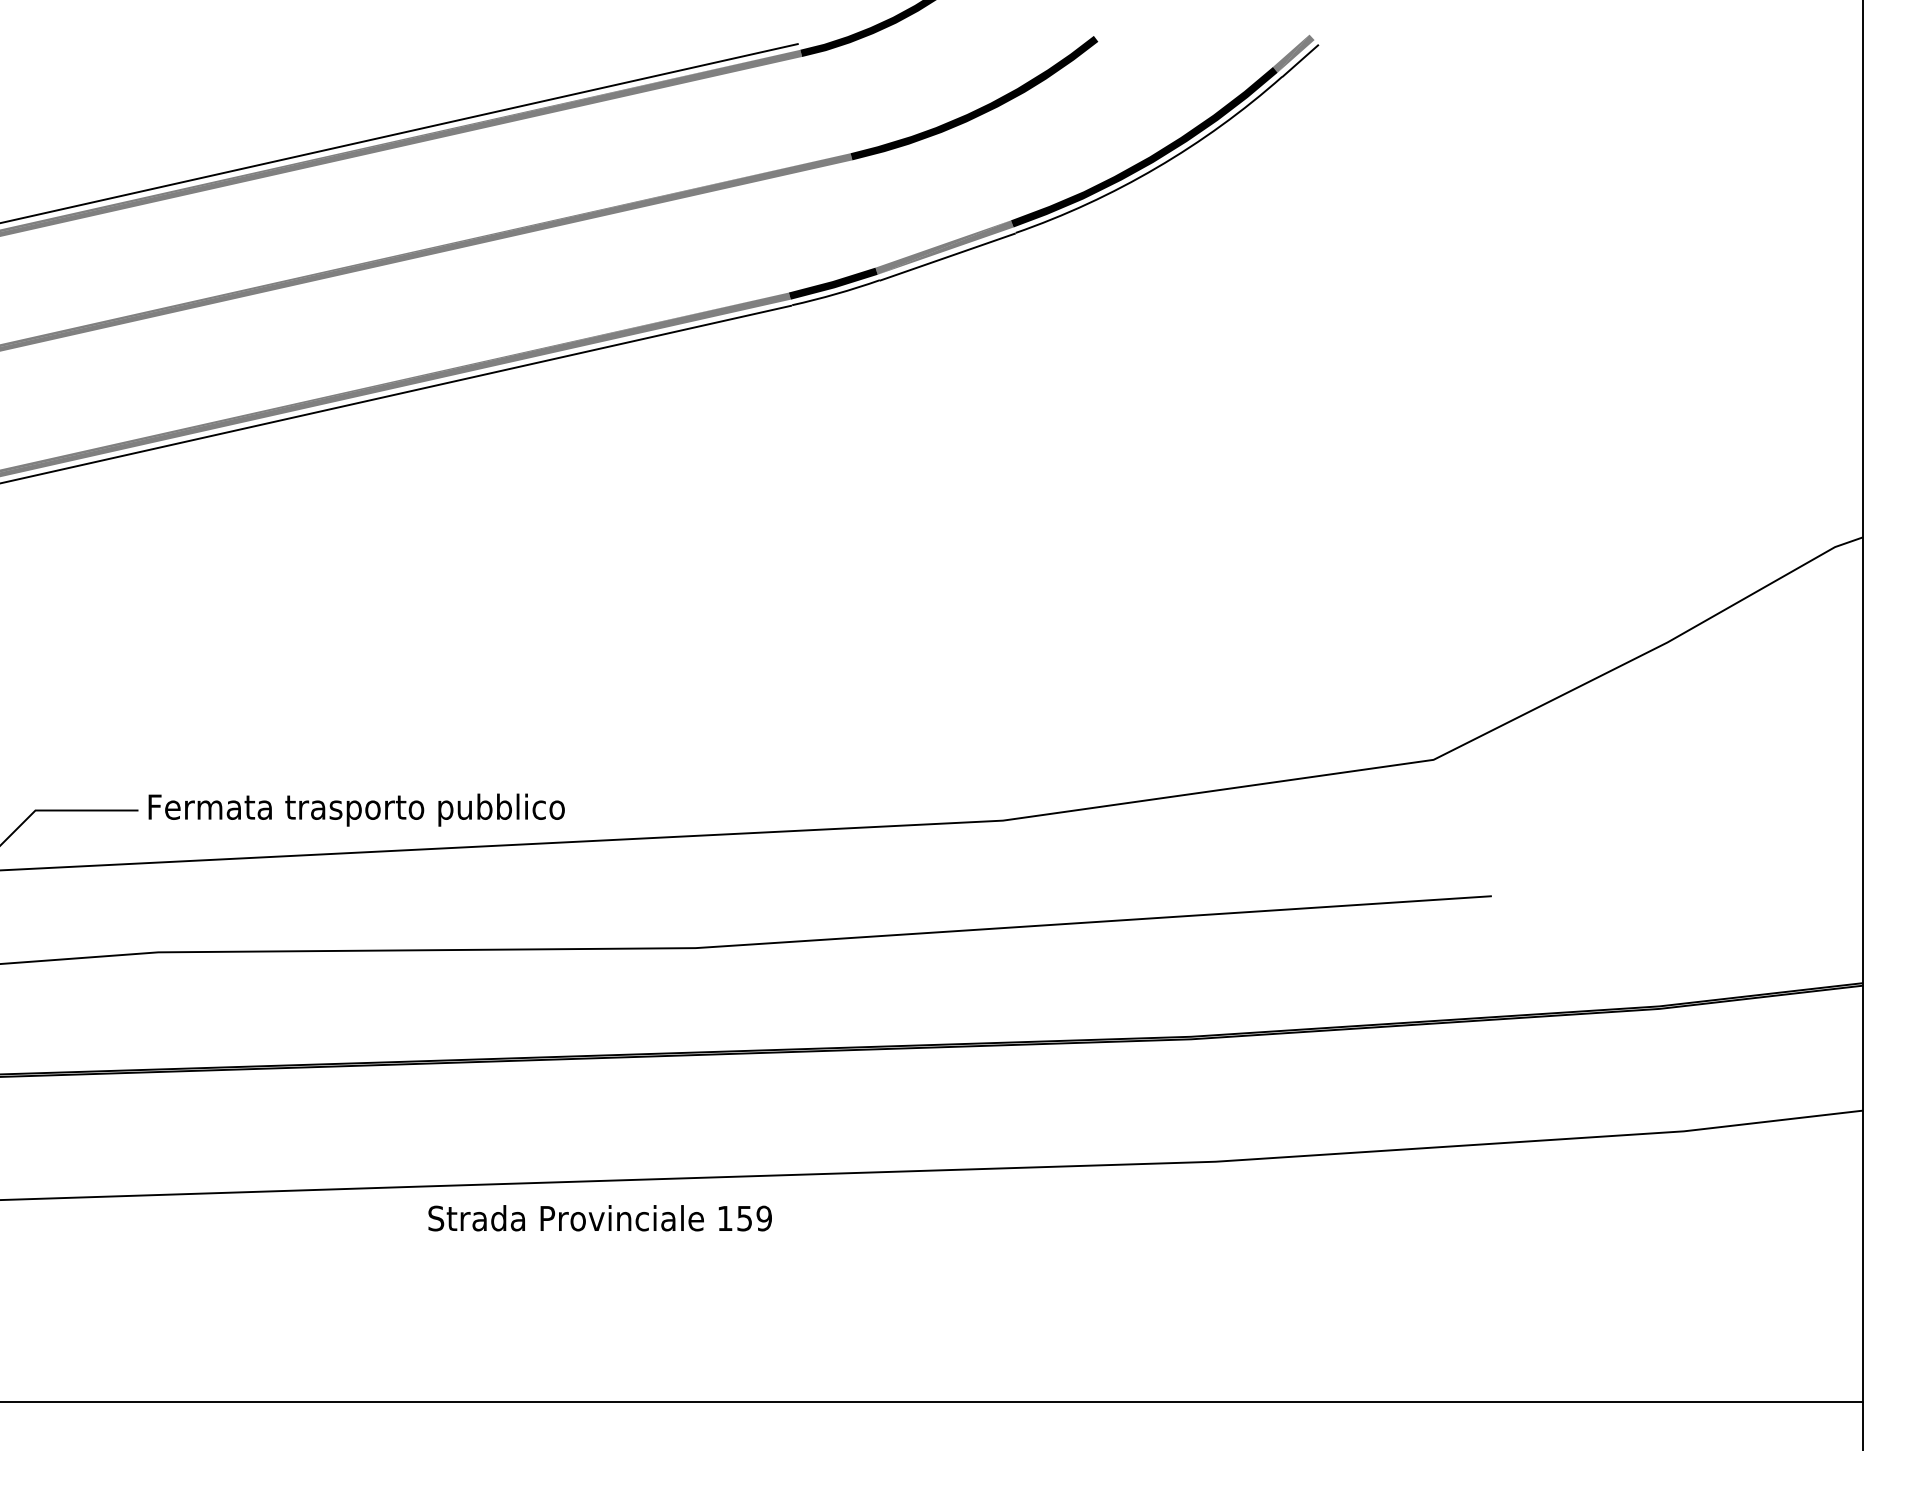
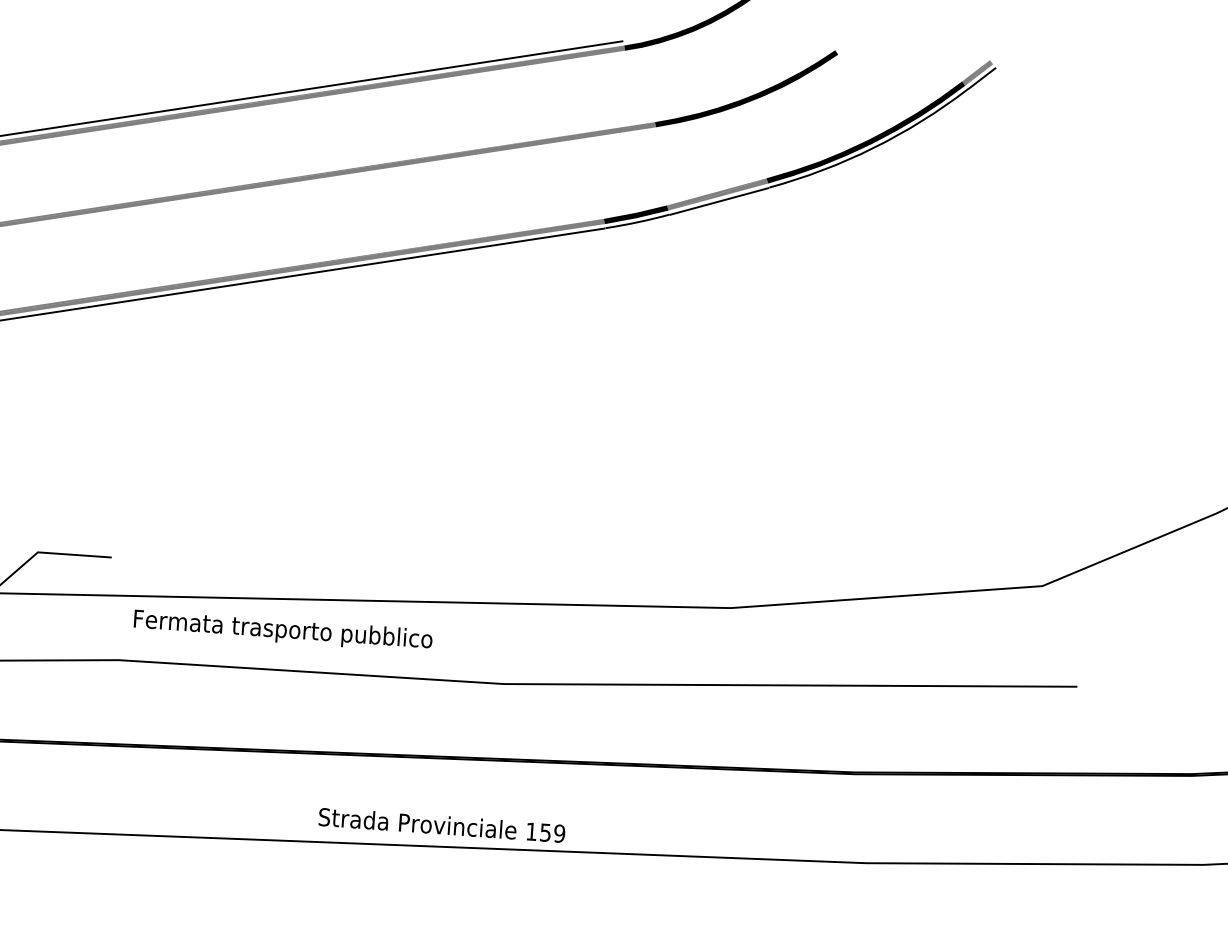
text: (356, 809) -> (283, 630), moved
text: (599, 1218) -> (441, 825), moved

